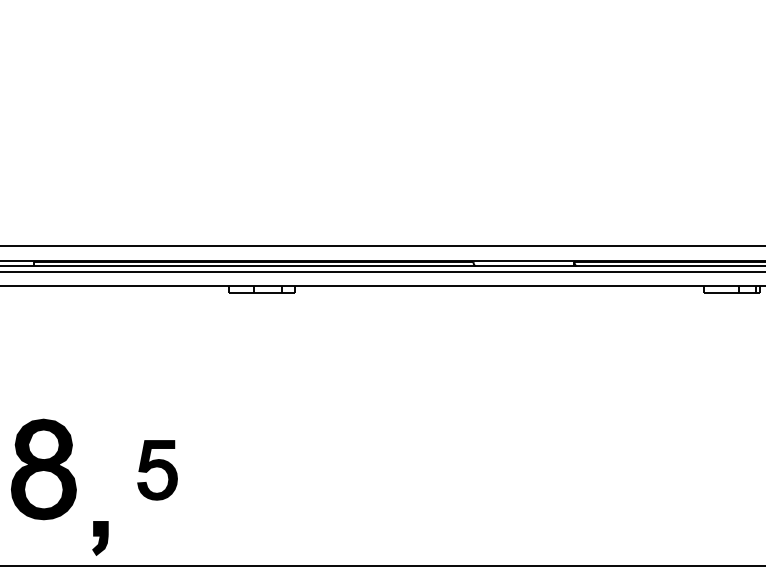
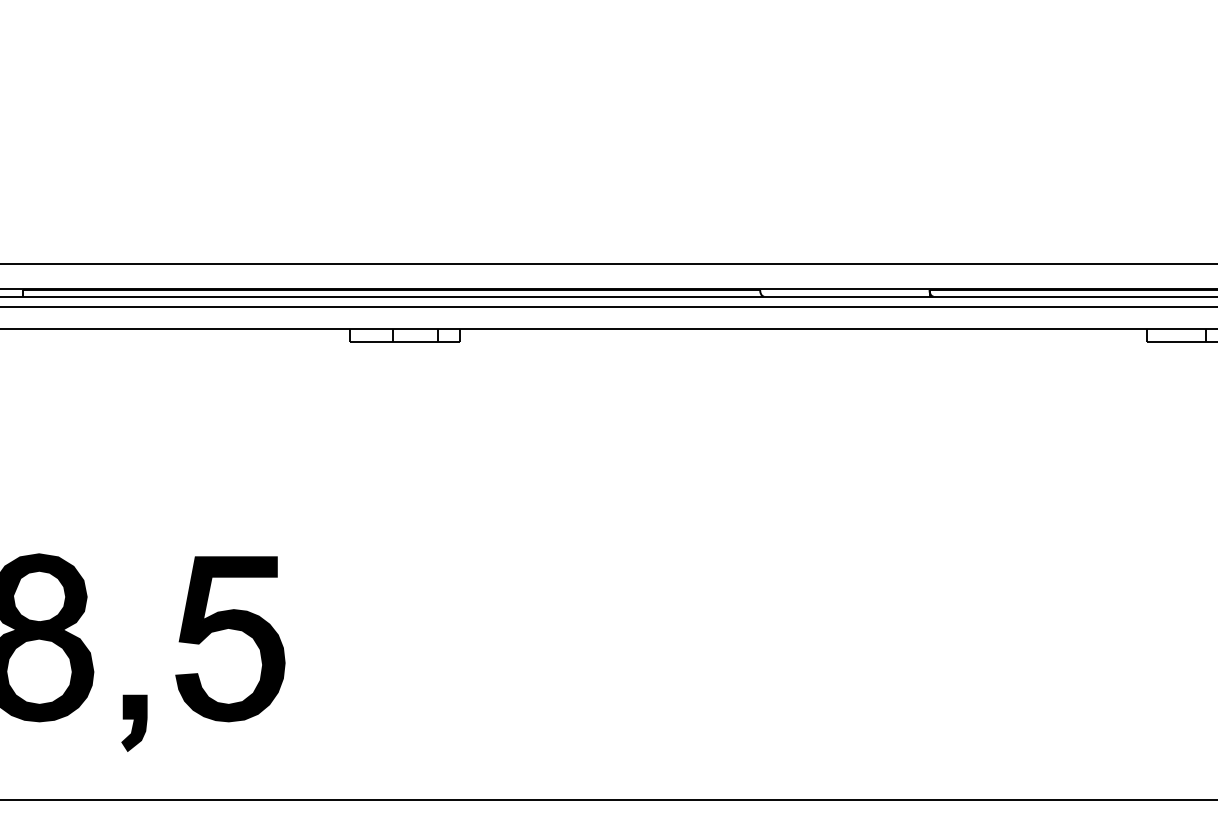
part: (157, 470) -> (230, 639), size x1.67
part: (100, 538) -> (134, 723), moved

